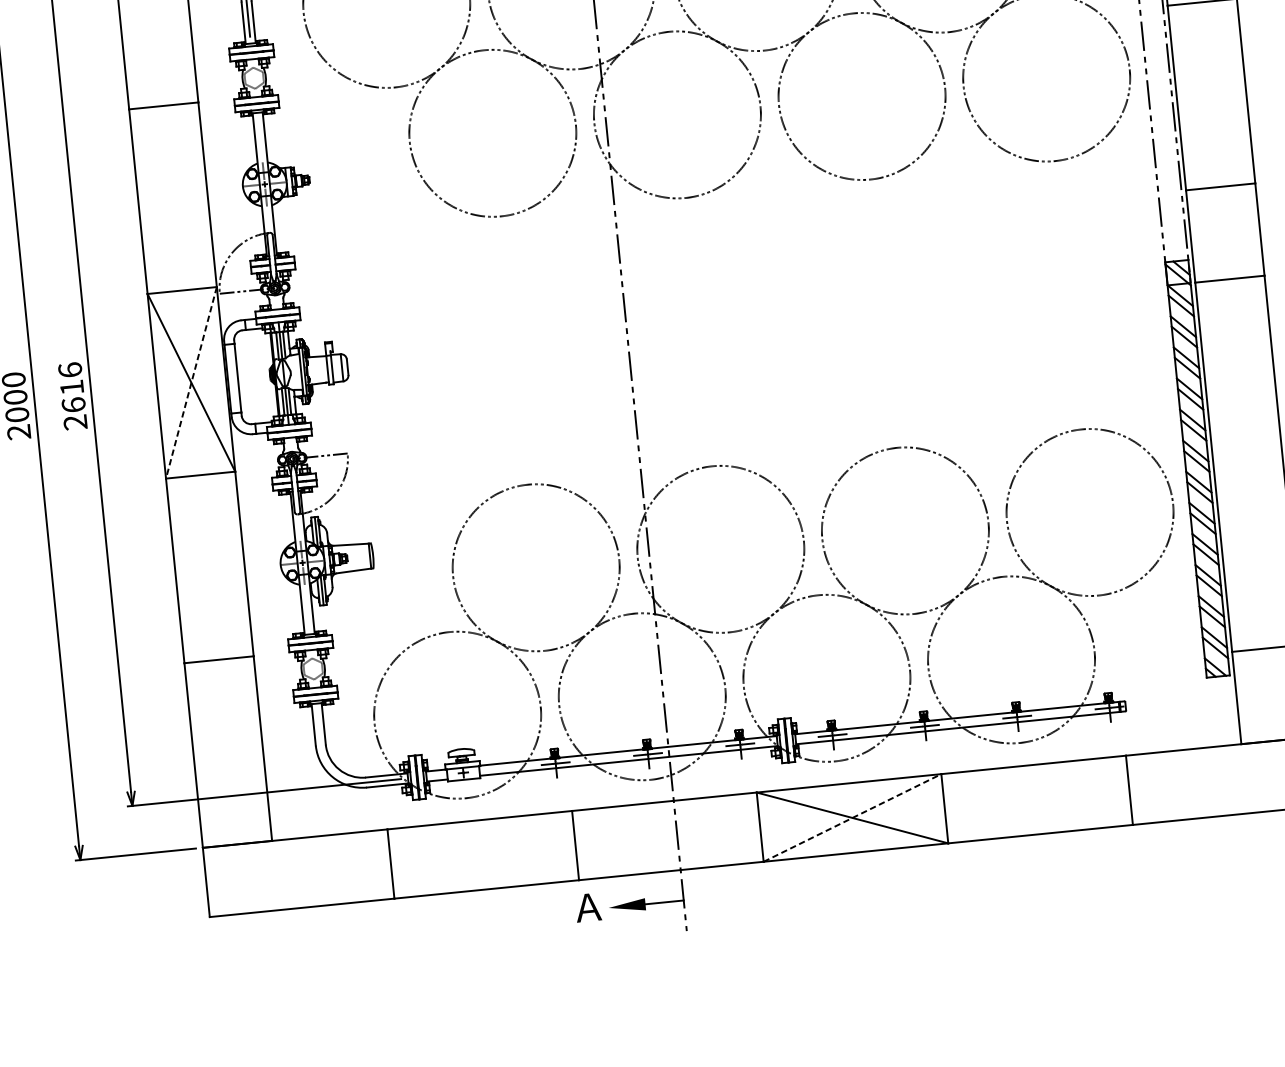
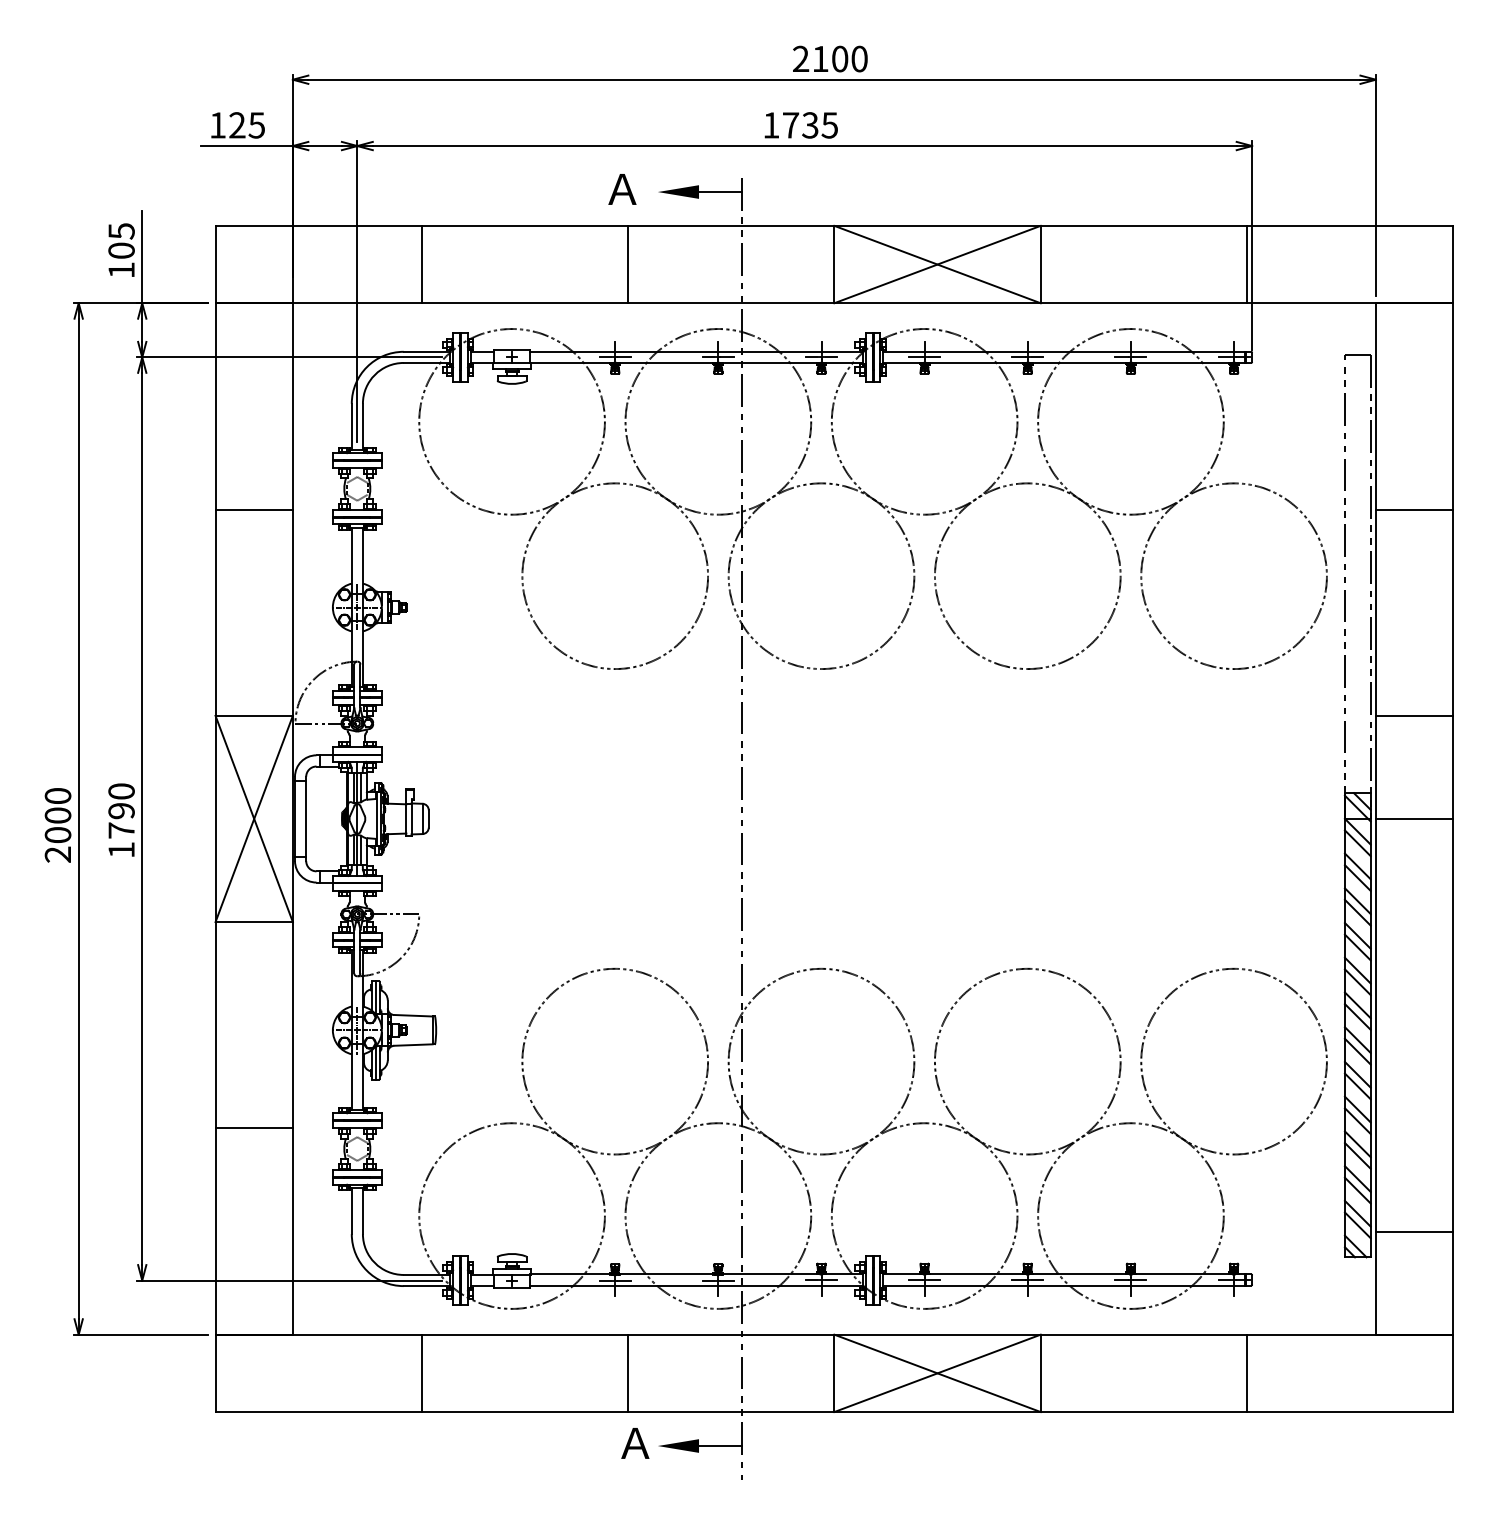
line: (191, 383) -> (254, 819), dashed -> solid
text: (72, 396) -> (121, 820), 2616 -> 1790
line: (853, 817) -> (938, 1373), dashed -> solid

